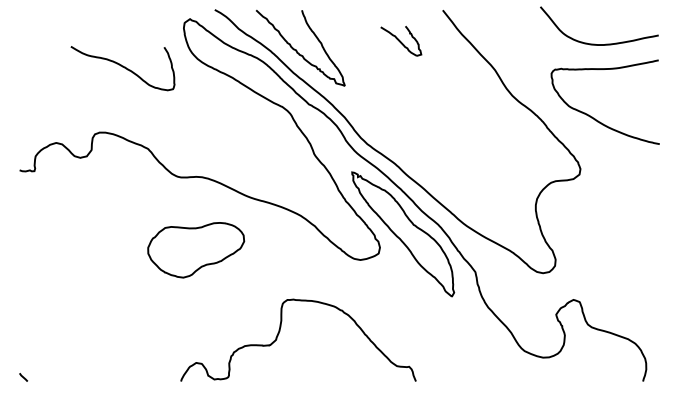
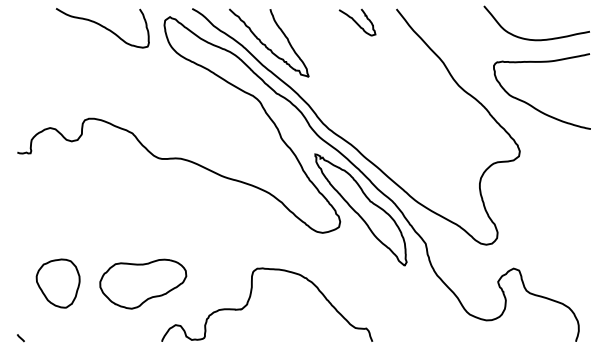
curve: (401, 41) -> (357, 22), moved
curve: (122, 67) -> (102, 27), moved
part: (196, 250) -> (143, 284), moved
part: (65, 316) -> (58, 283), added

